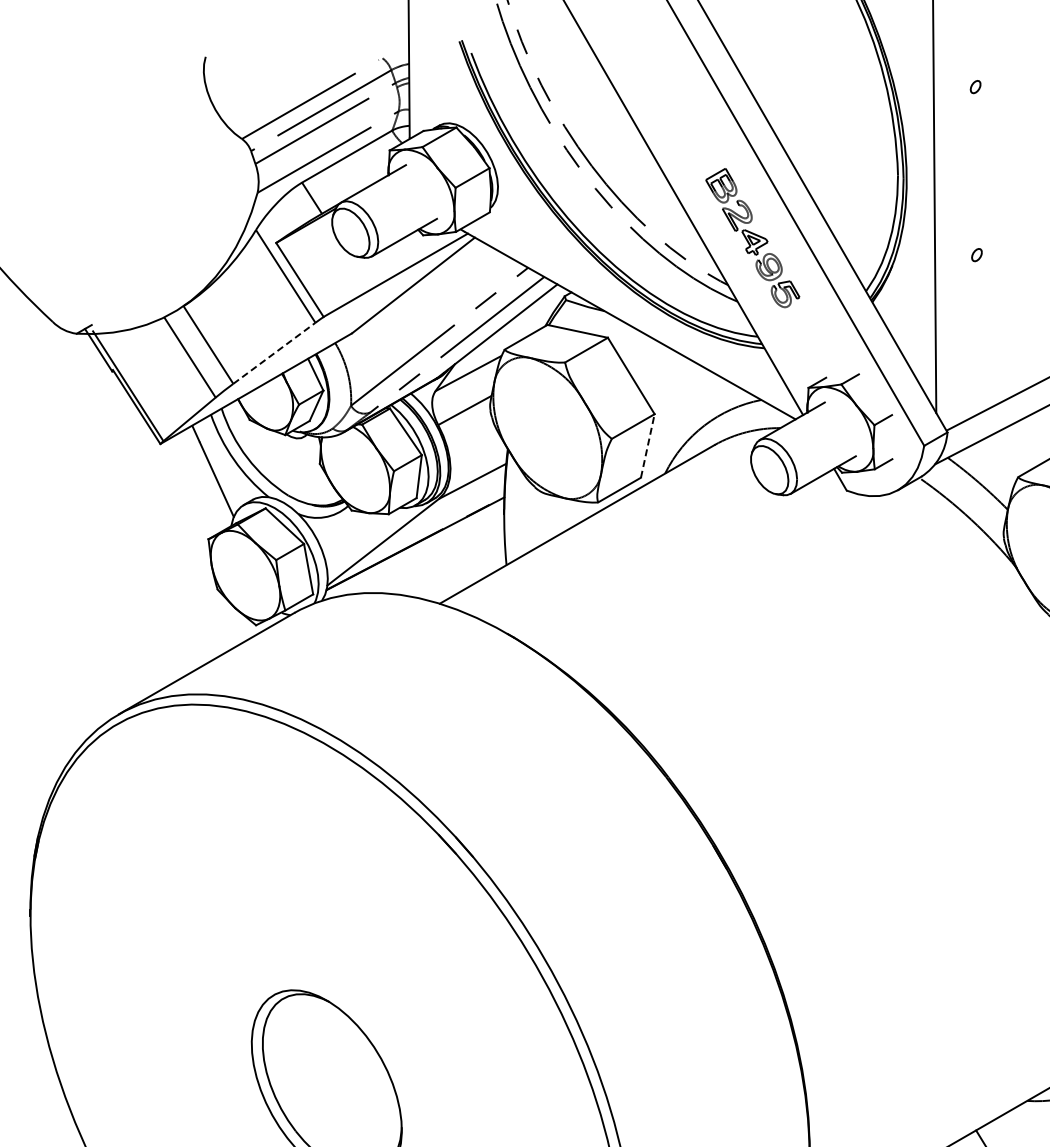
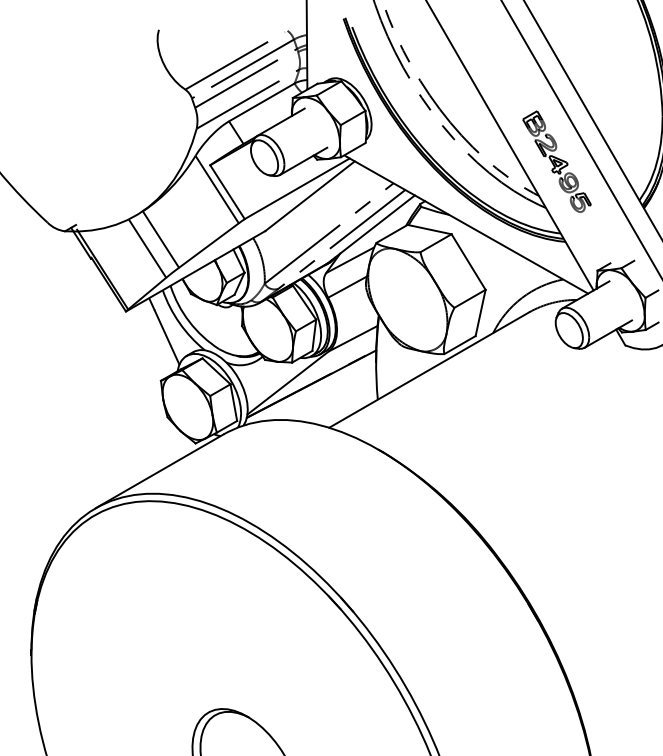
line: (274, 353) -> (209, 245), dashed -> solid
line: (647, 445) -> (480, 312), dashed -> solid

